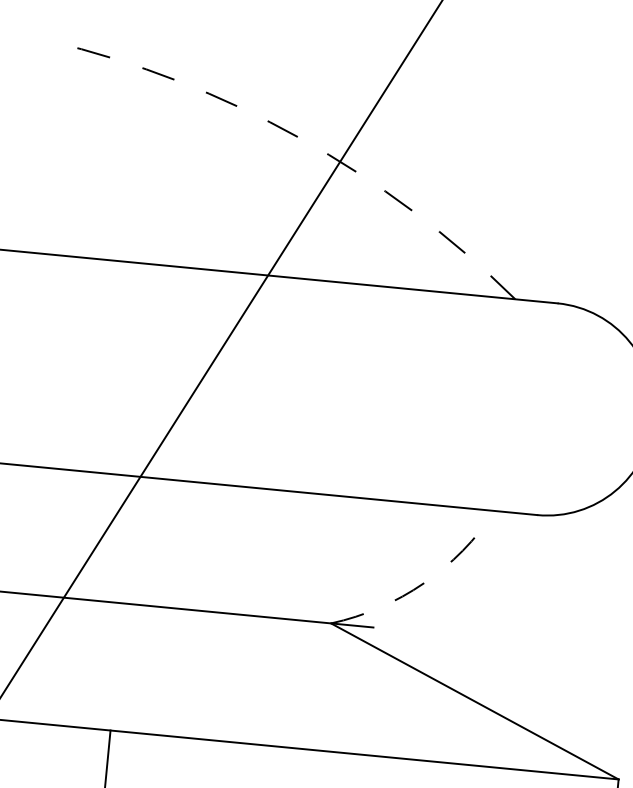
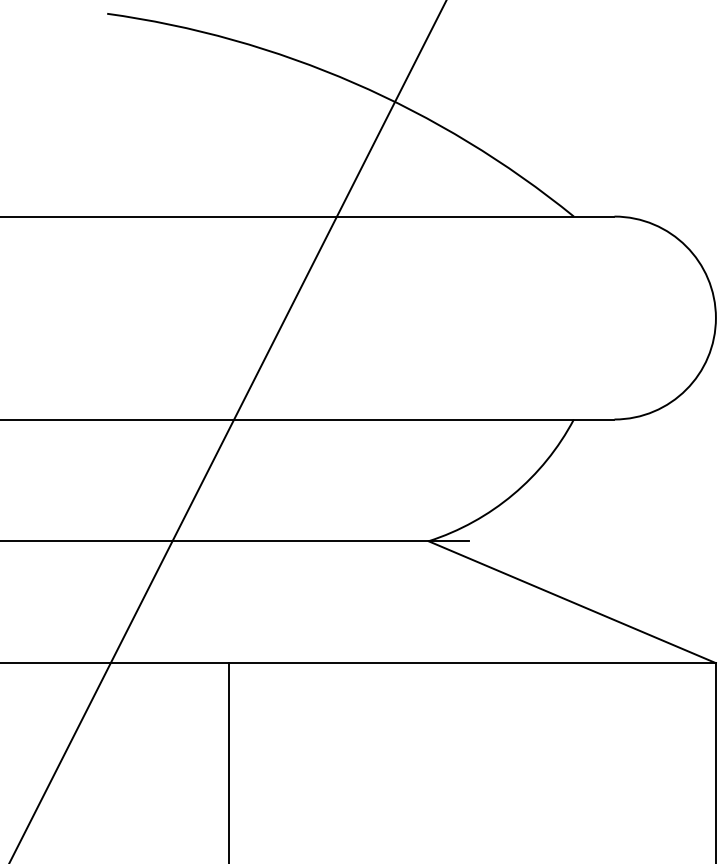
arc: (299, 138) -> (354, 83), dashed -> solid
arc: (424, 583) -> (513, 494), dashed -> solid

